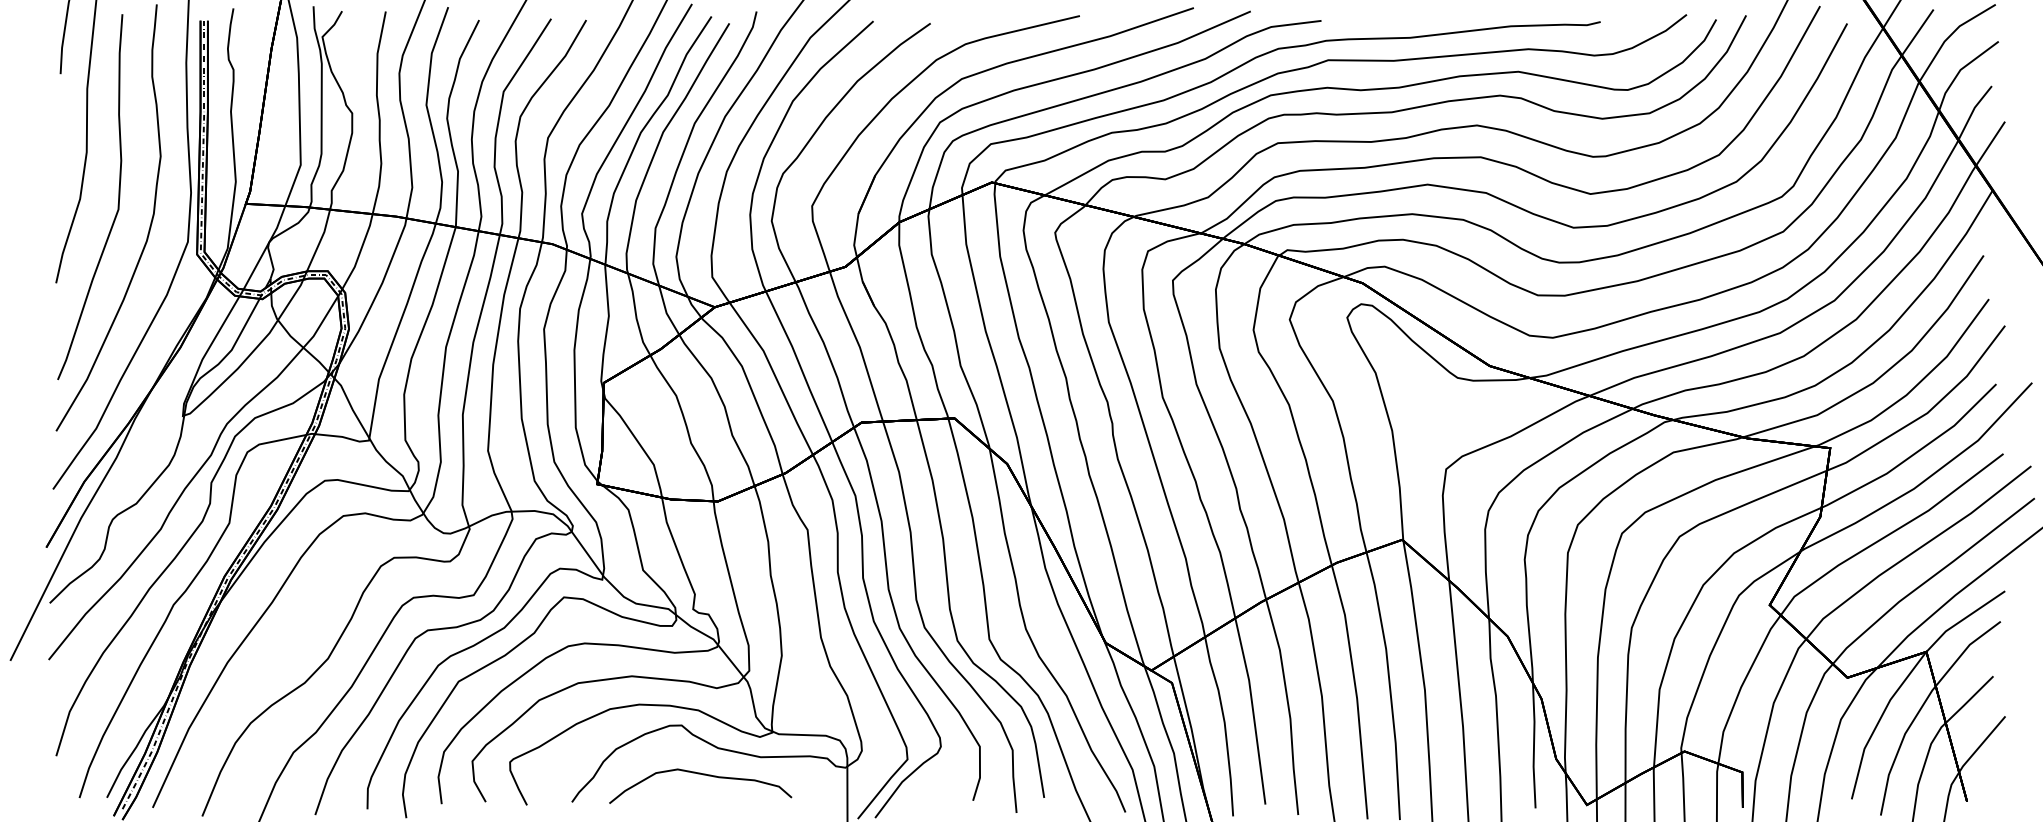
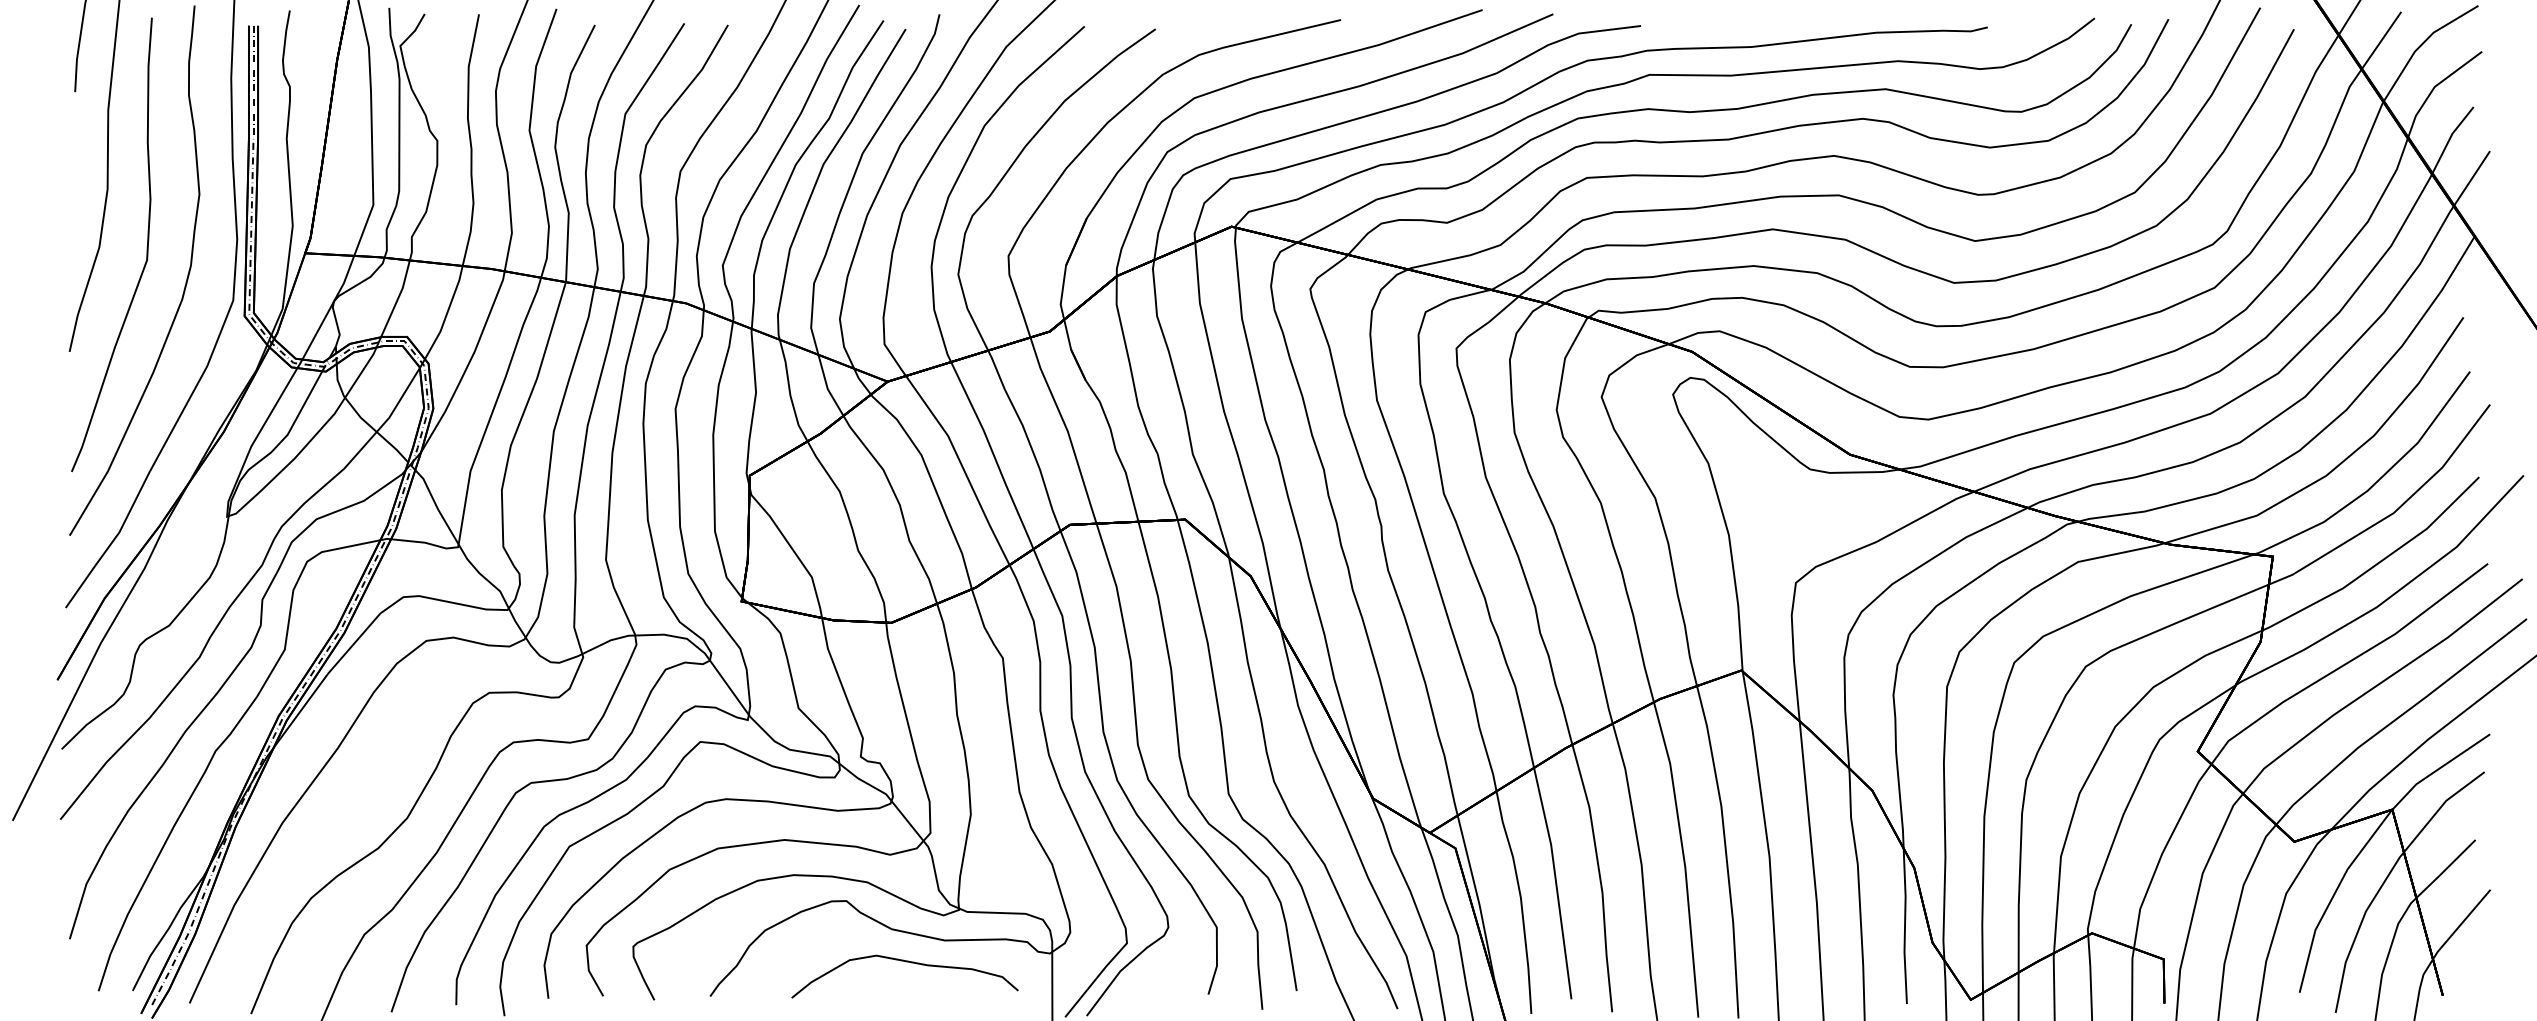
curve: (701, 774) -> (906, 962), moved

